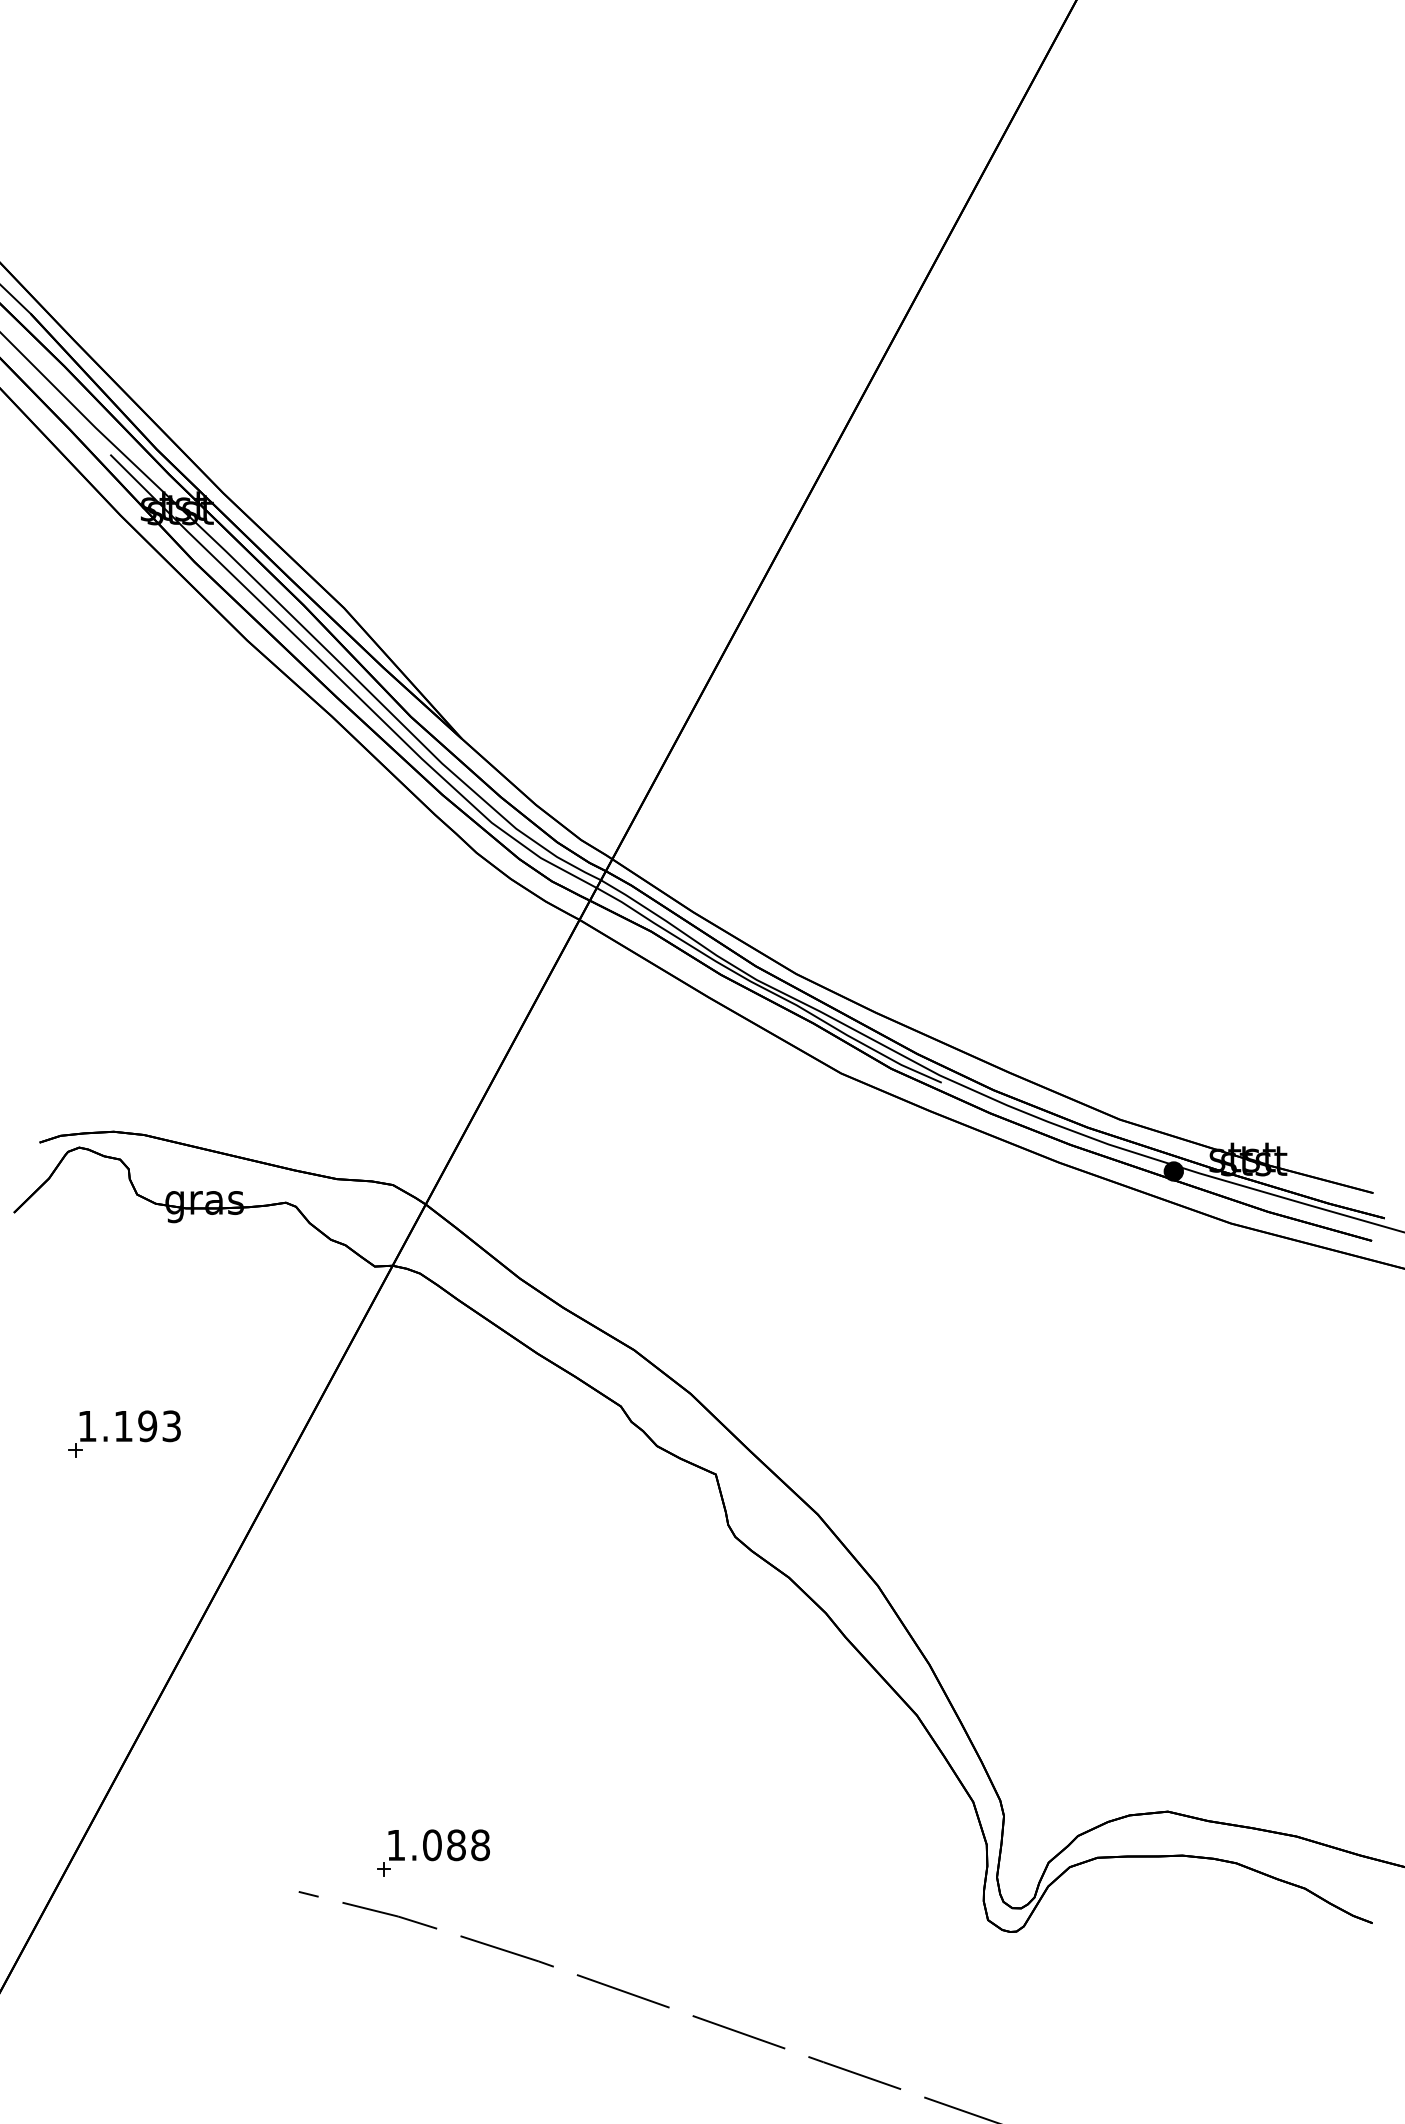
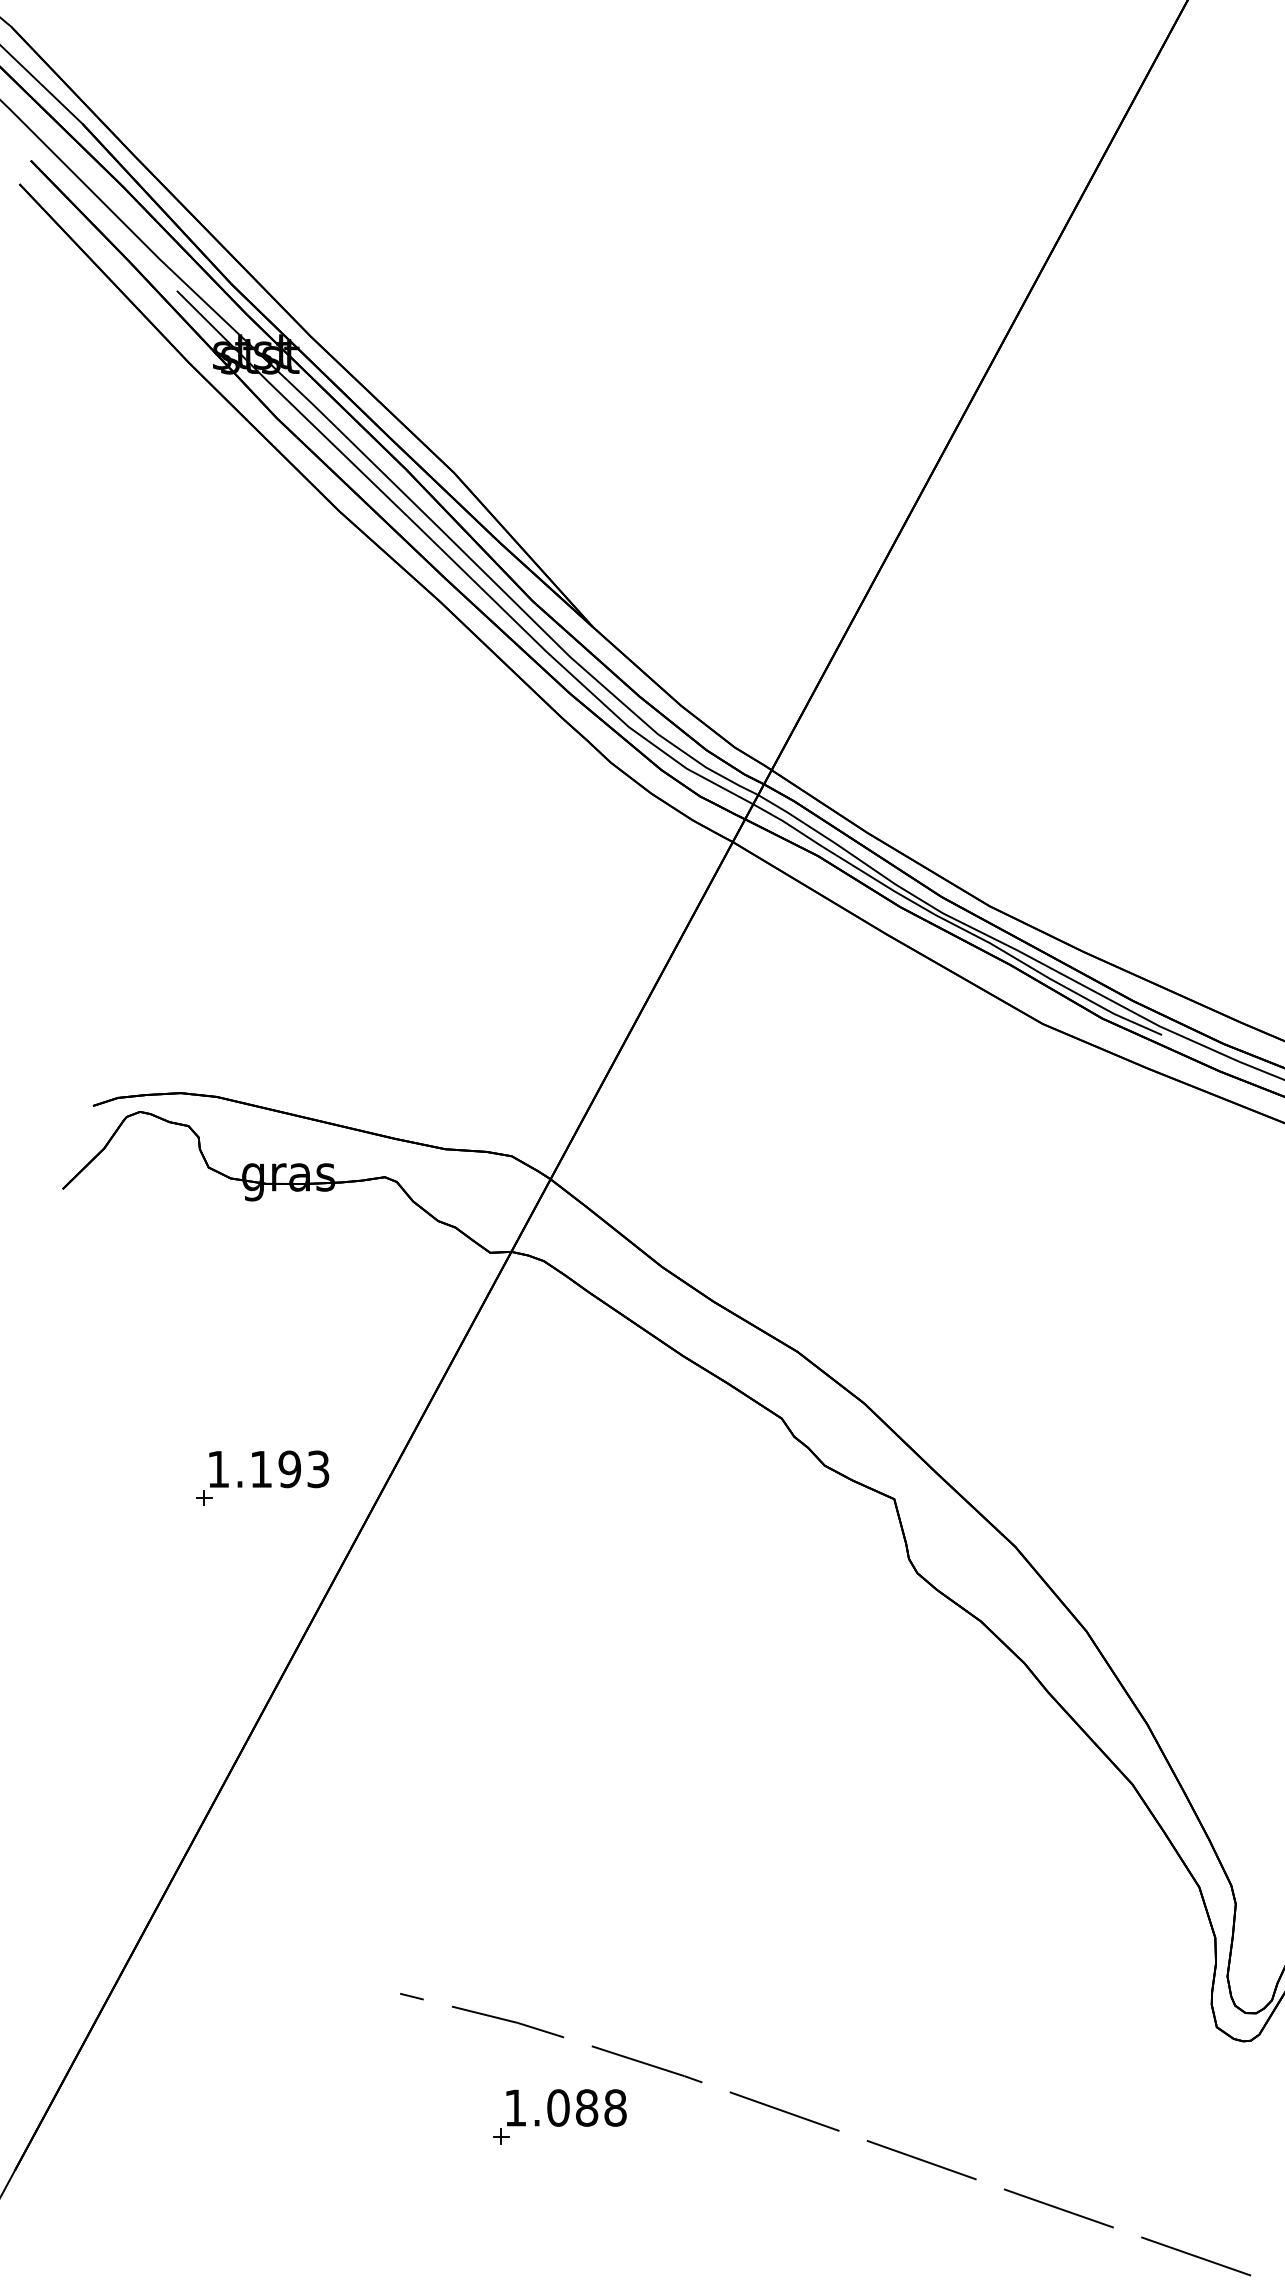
part: (124, 1433) -> (262, 1477), moved
part: (433, 1852) -> (559, 2116), moved

